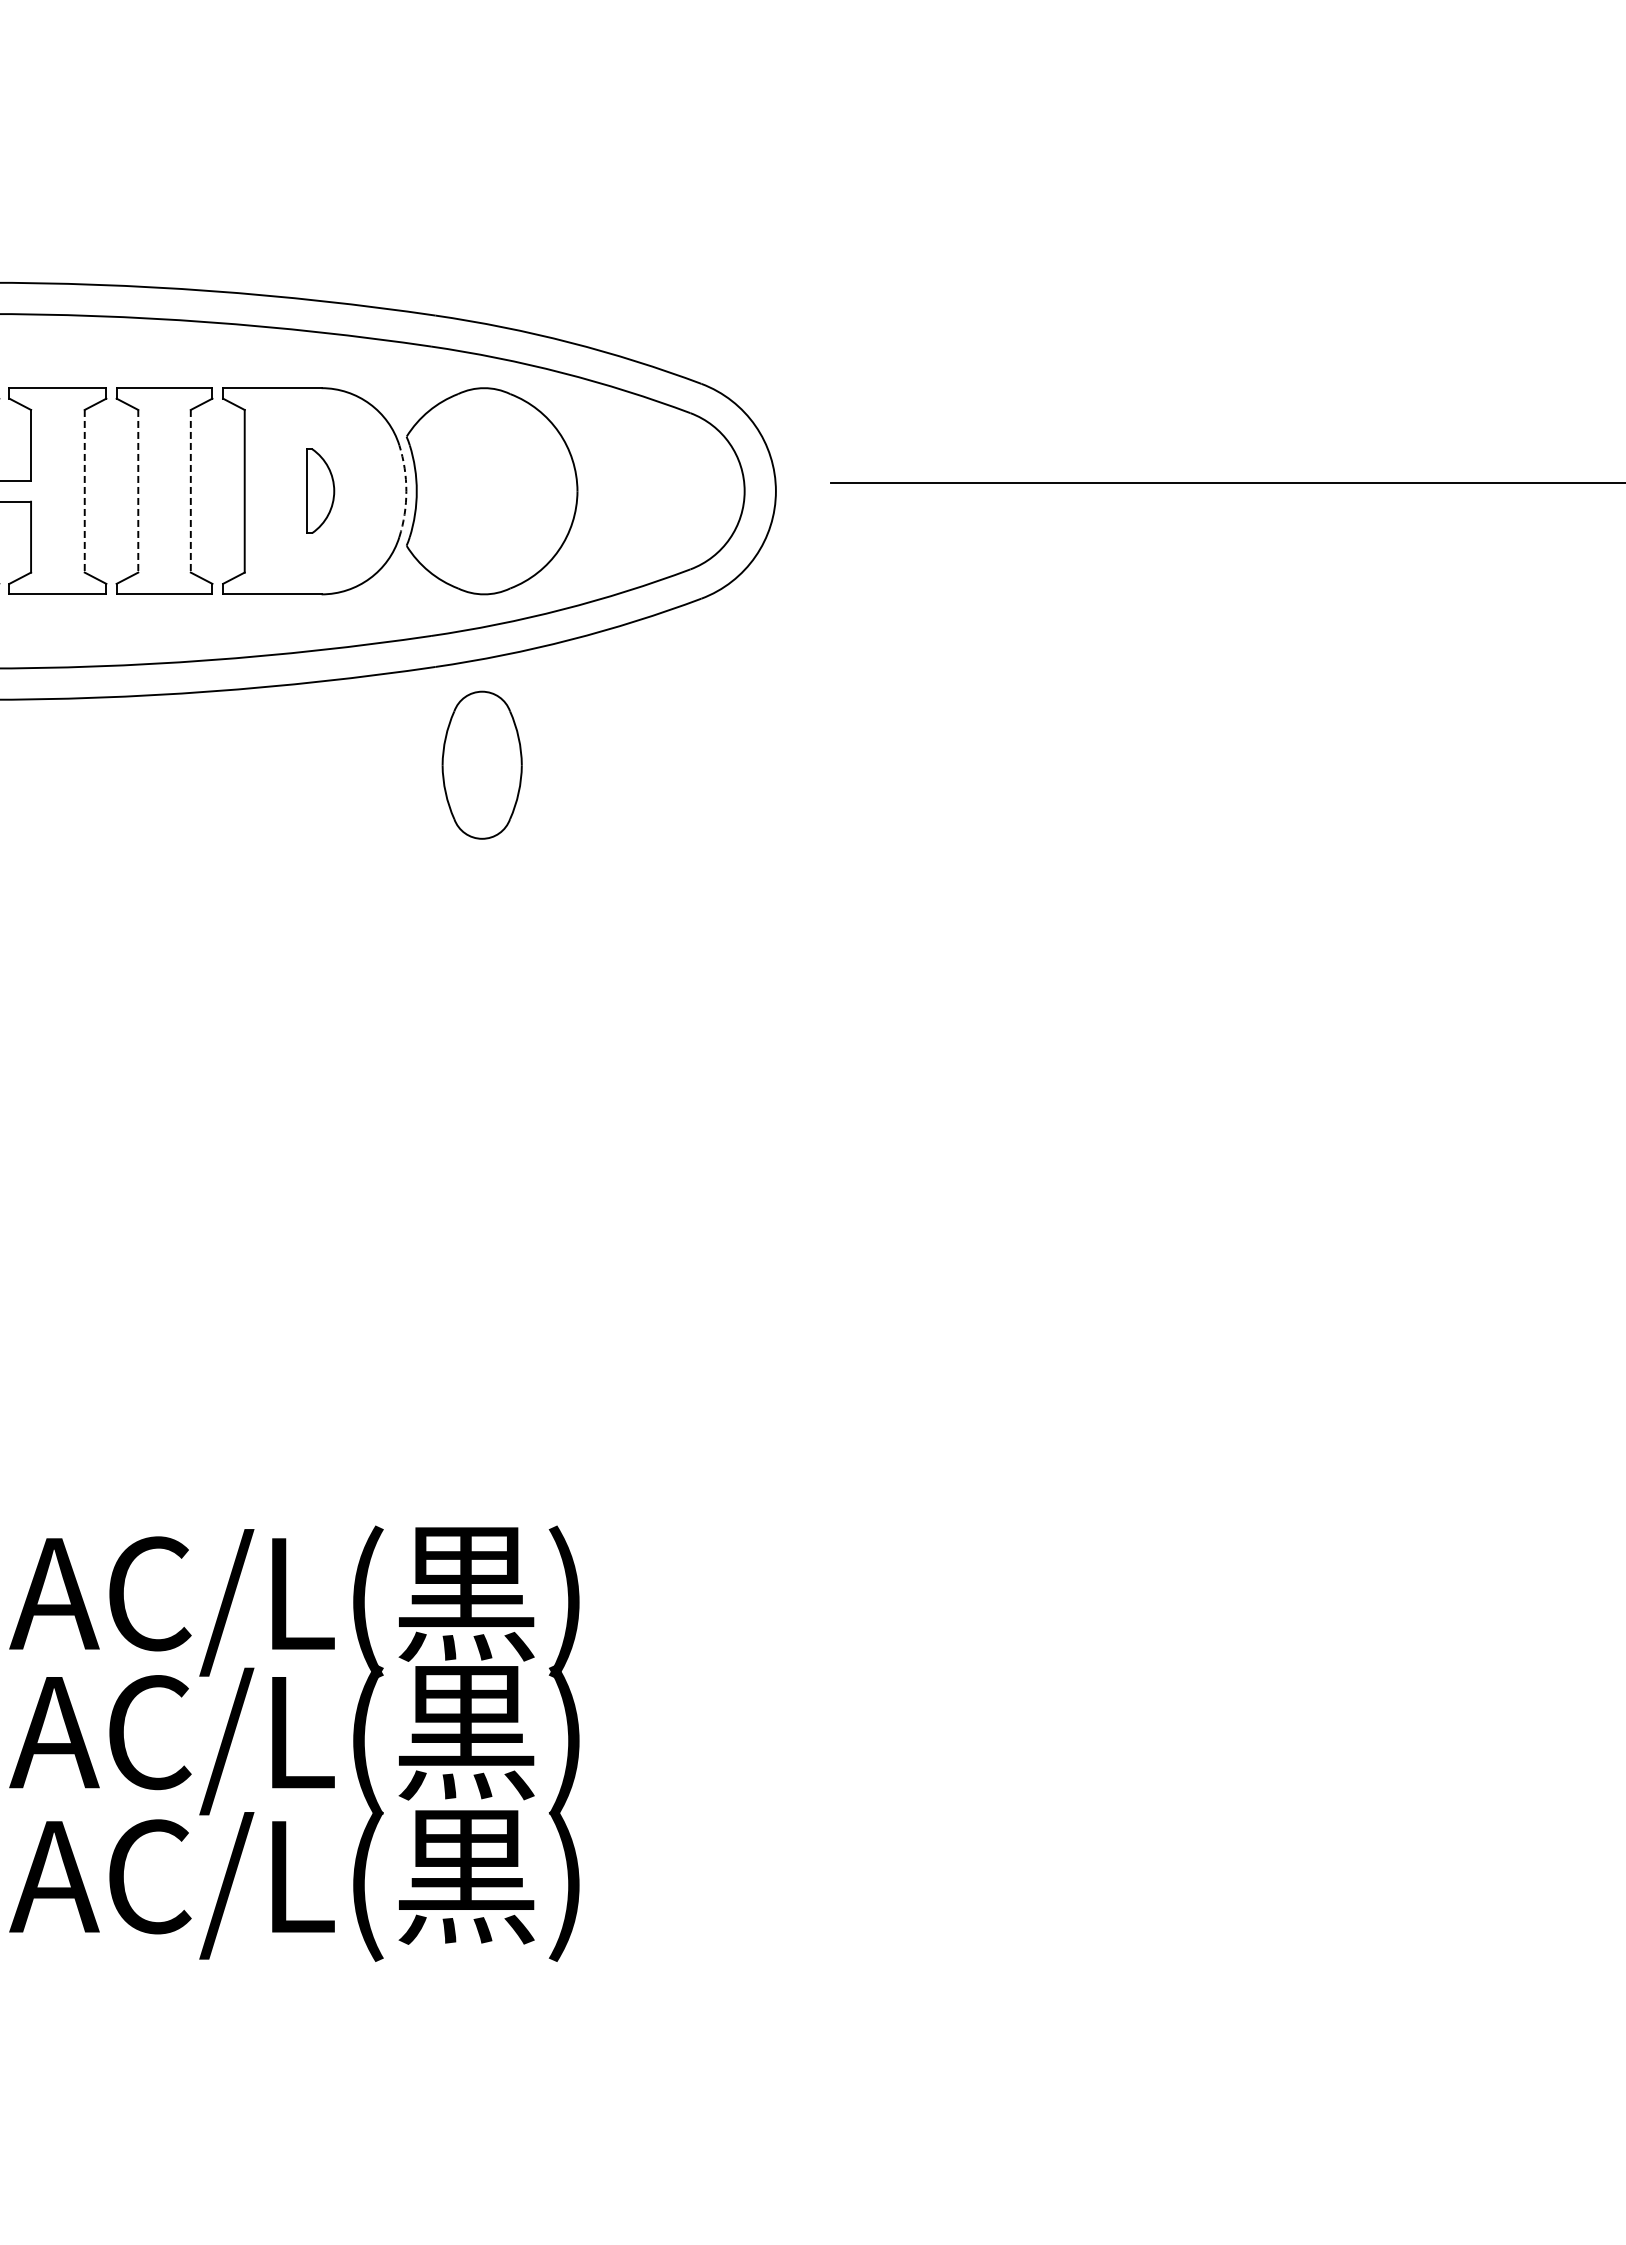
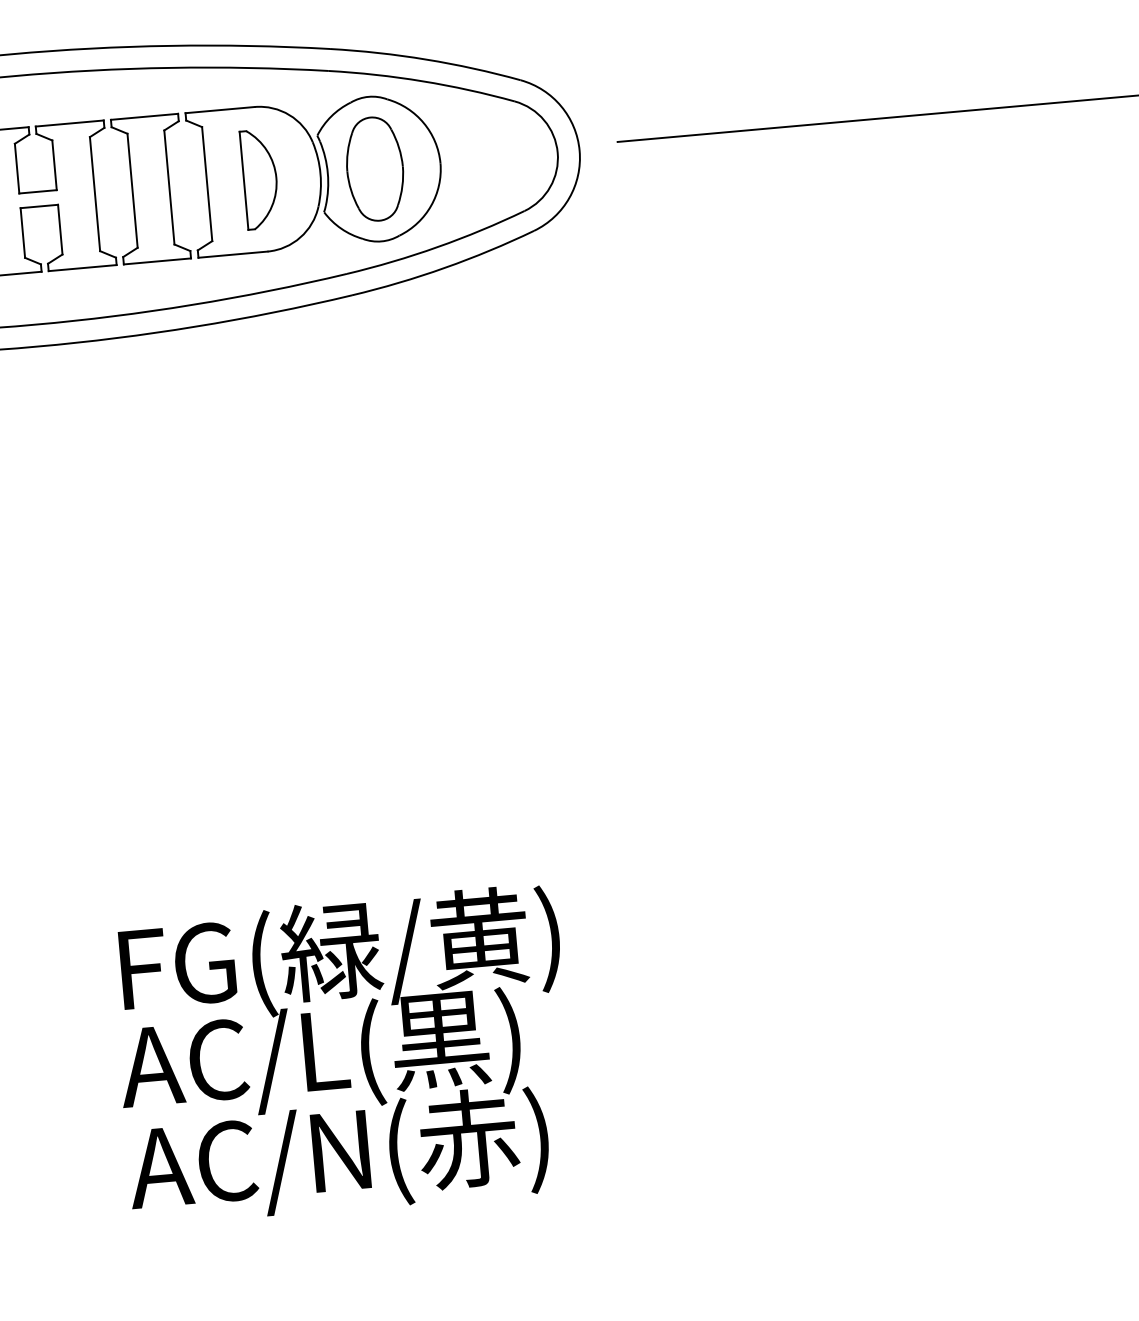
part: (320, 490) -> (260, 178), size x1.67
line: (84, 491) -> (94, 194), dashed -> solid
line: (138, 491) -> (132, 190), dashed -> solid
line: (190, 491) -> (169, 187), dashed -> solid
arc: (406, 491) -> (320, 174), dashed -> solid
part: (481, 764) -> (374, 168), moved
text: (328, 1600) -> (335, 956), AC/L(黒) -> FG(緑/黄)
text: (444, 1883) -> (434, 1147), AC/L(黒) -> AC/N(赤)

